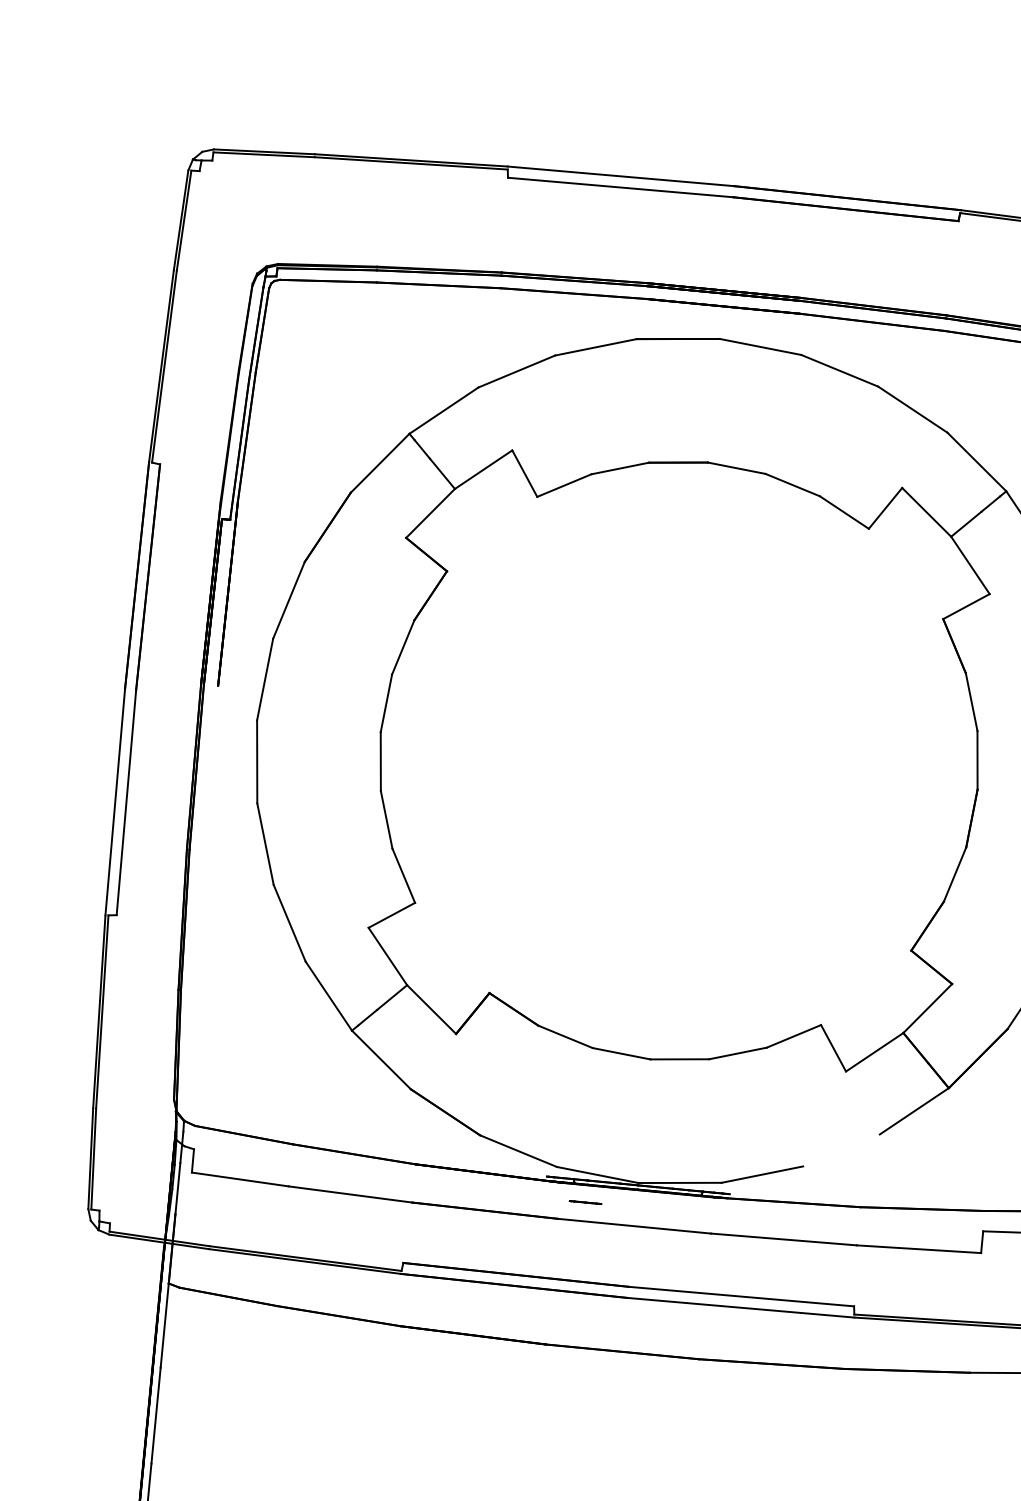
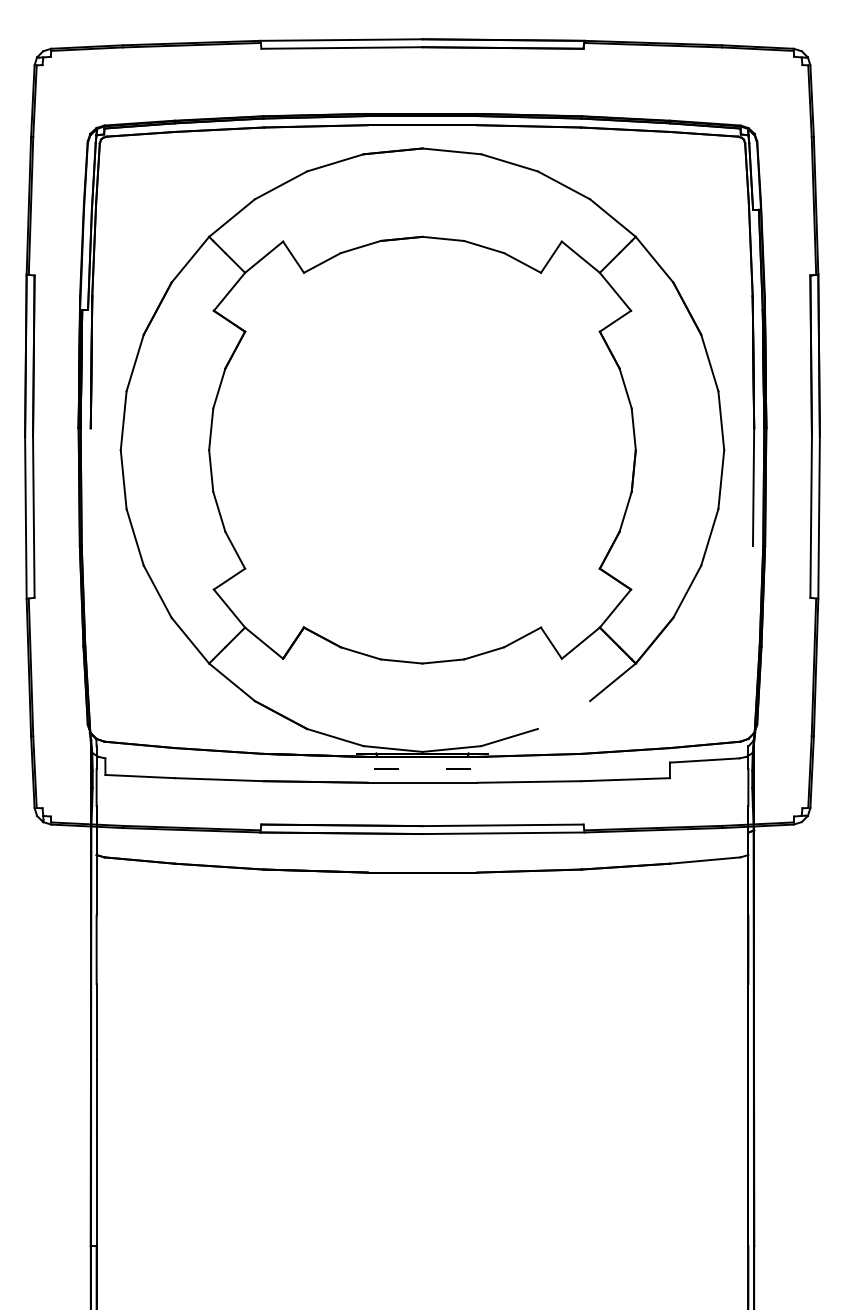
line: (686, 1211) -> (458, 768), added

